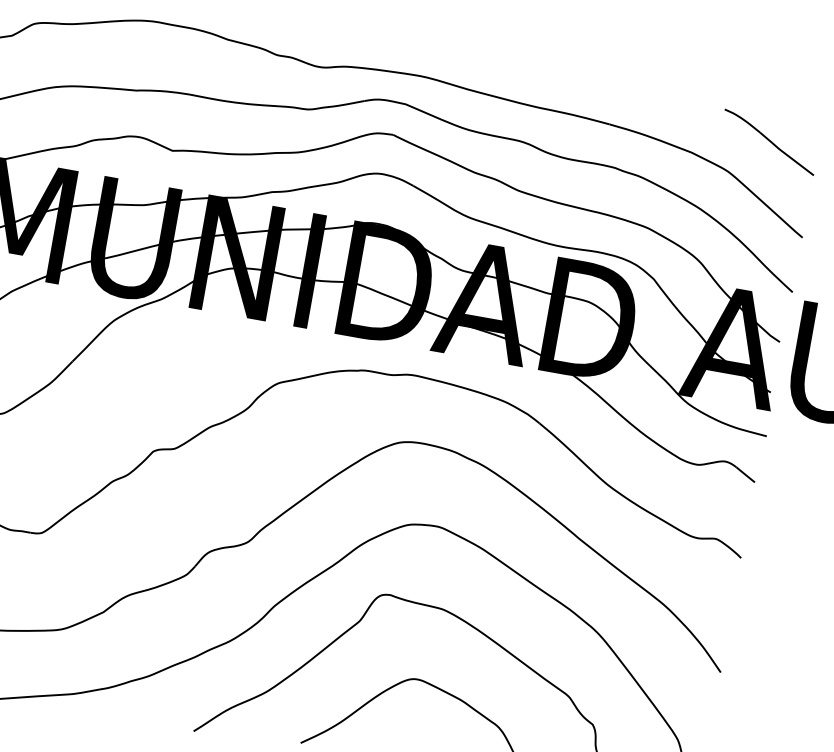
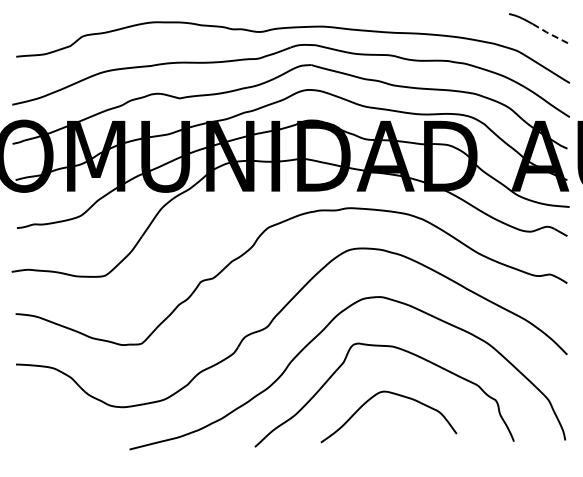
line: (784, 152) -> (549, 33), solid -> dashed

